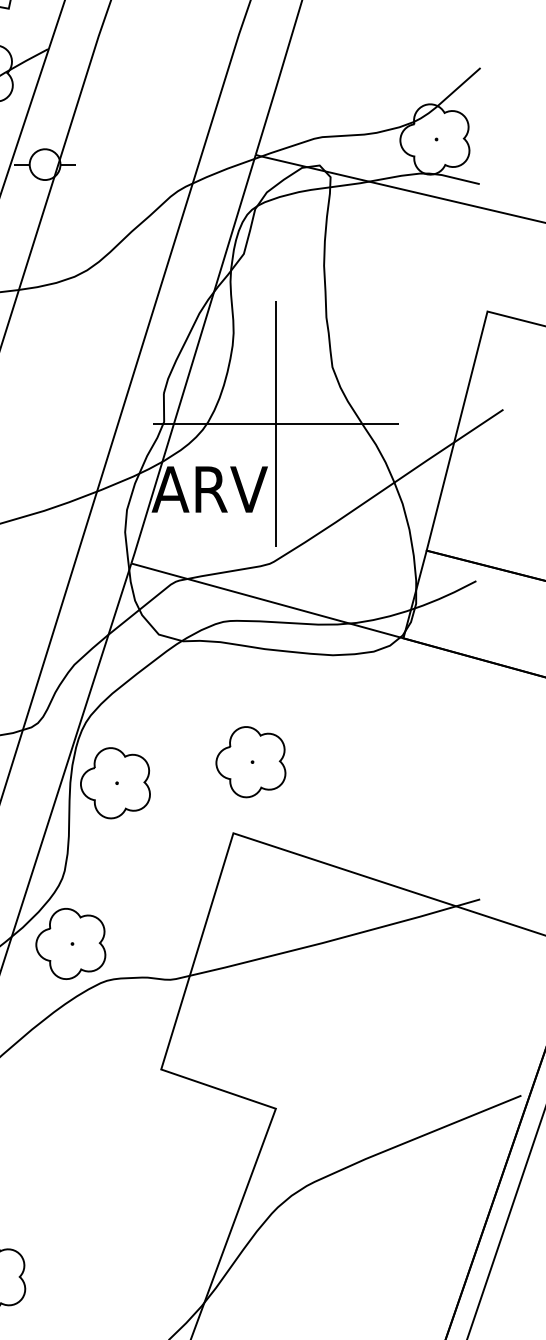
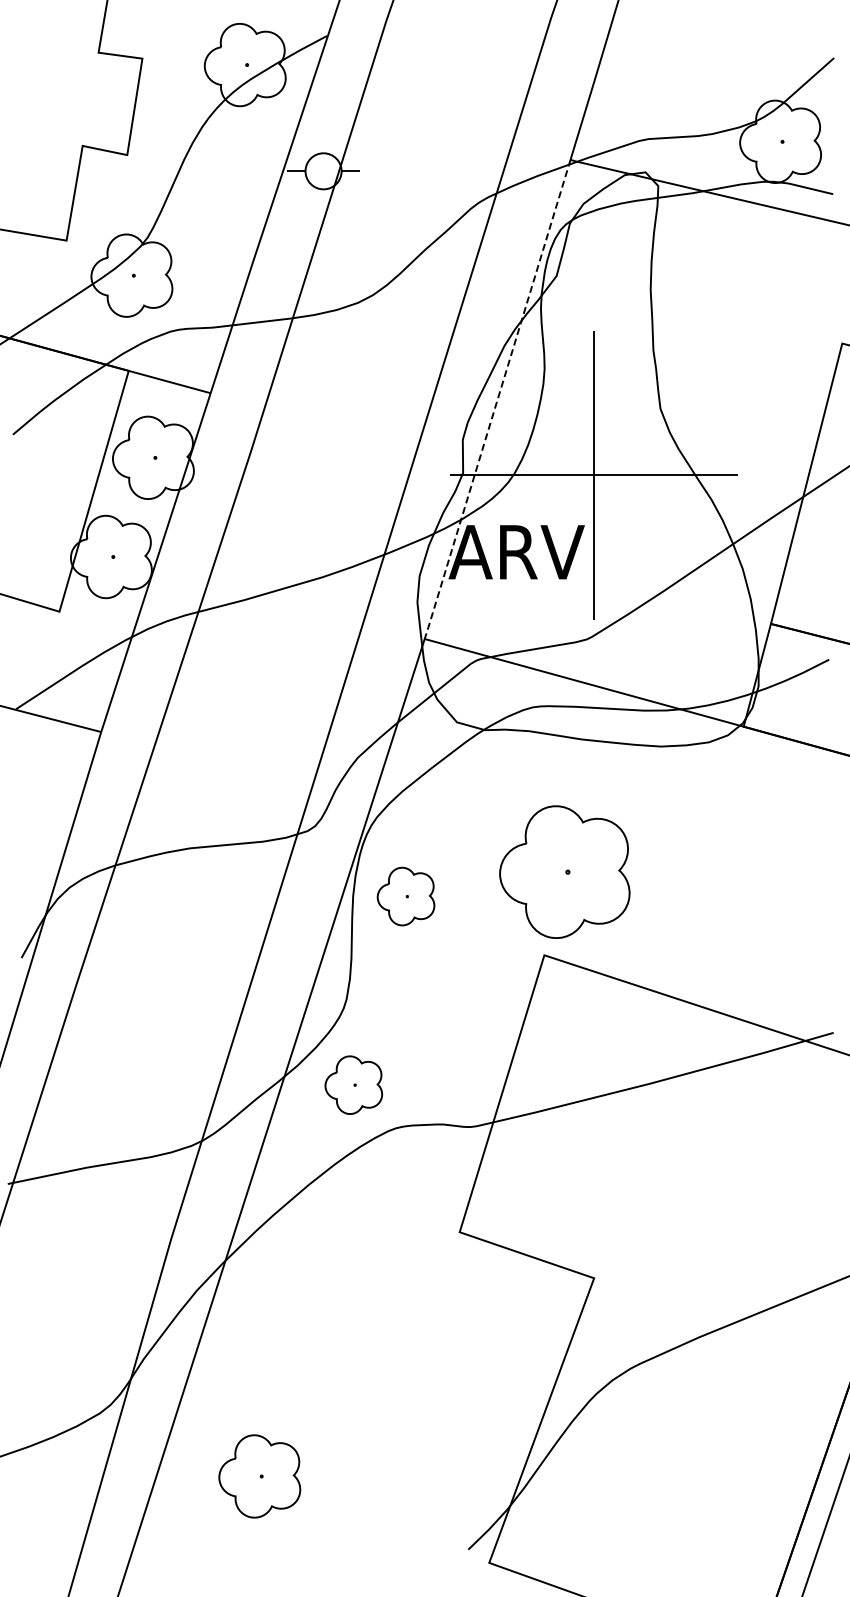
line: (193, 360) -> (497, 400), solid -> dashed
part: (250, 761) -> (564, 871), size x1.6
part: (114, 783) -> (405, 896), size x0.7
part: (70, 944) -> (353, 1085), size x0.7

